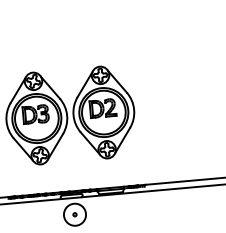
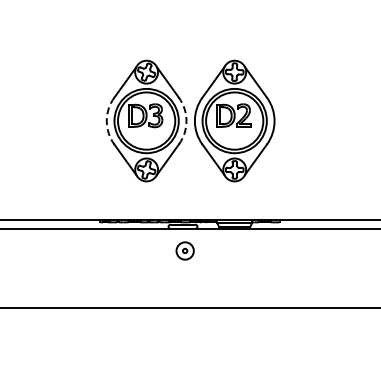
arc: (67, 116) -> (186, 121), solid -> dashed
arc: (6, 121) -> (106, 121), solid -> dashed
circle: (74, 214) -> (184, 250), size x0.6

